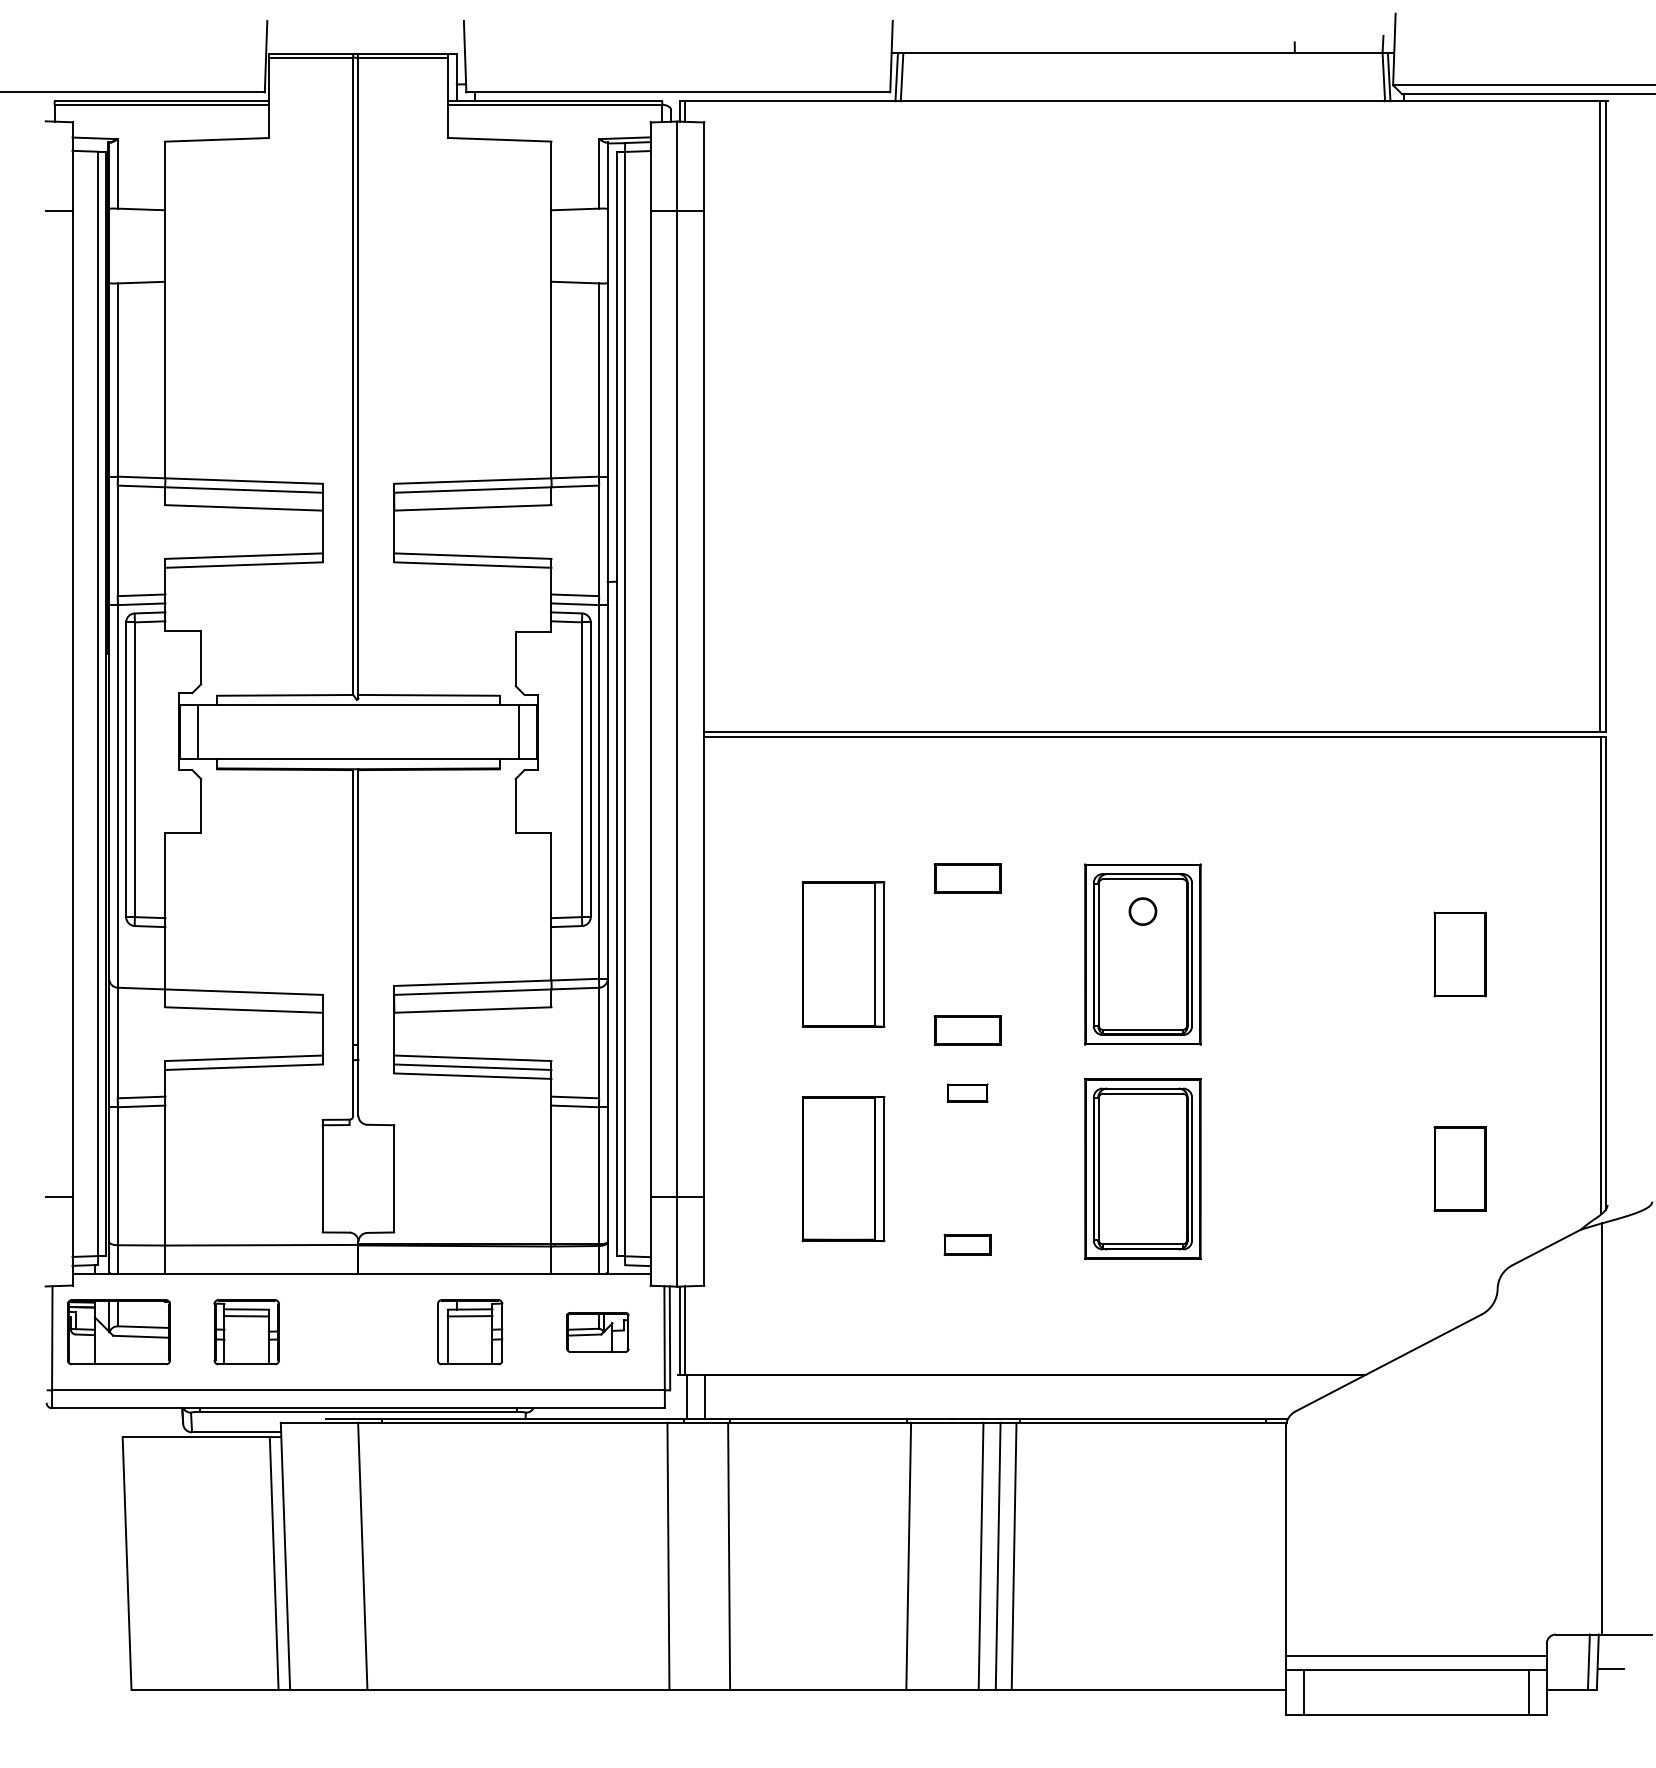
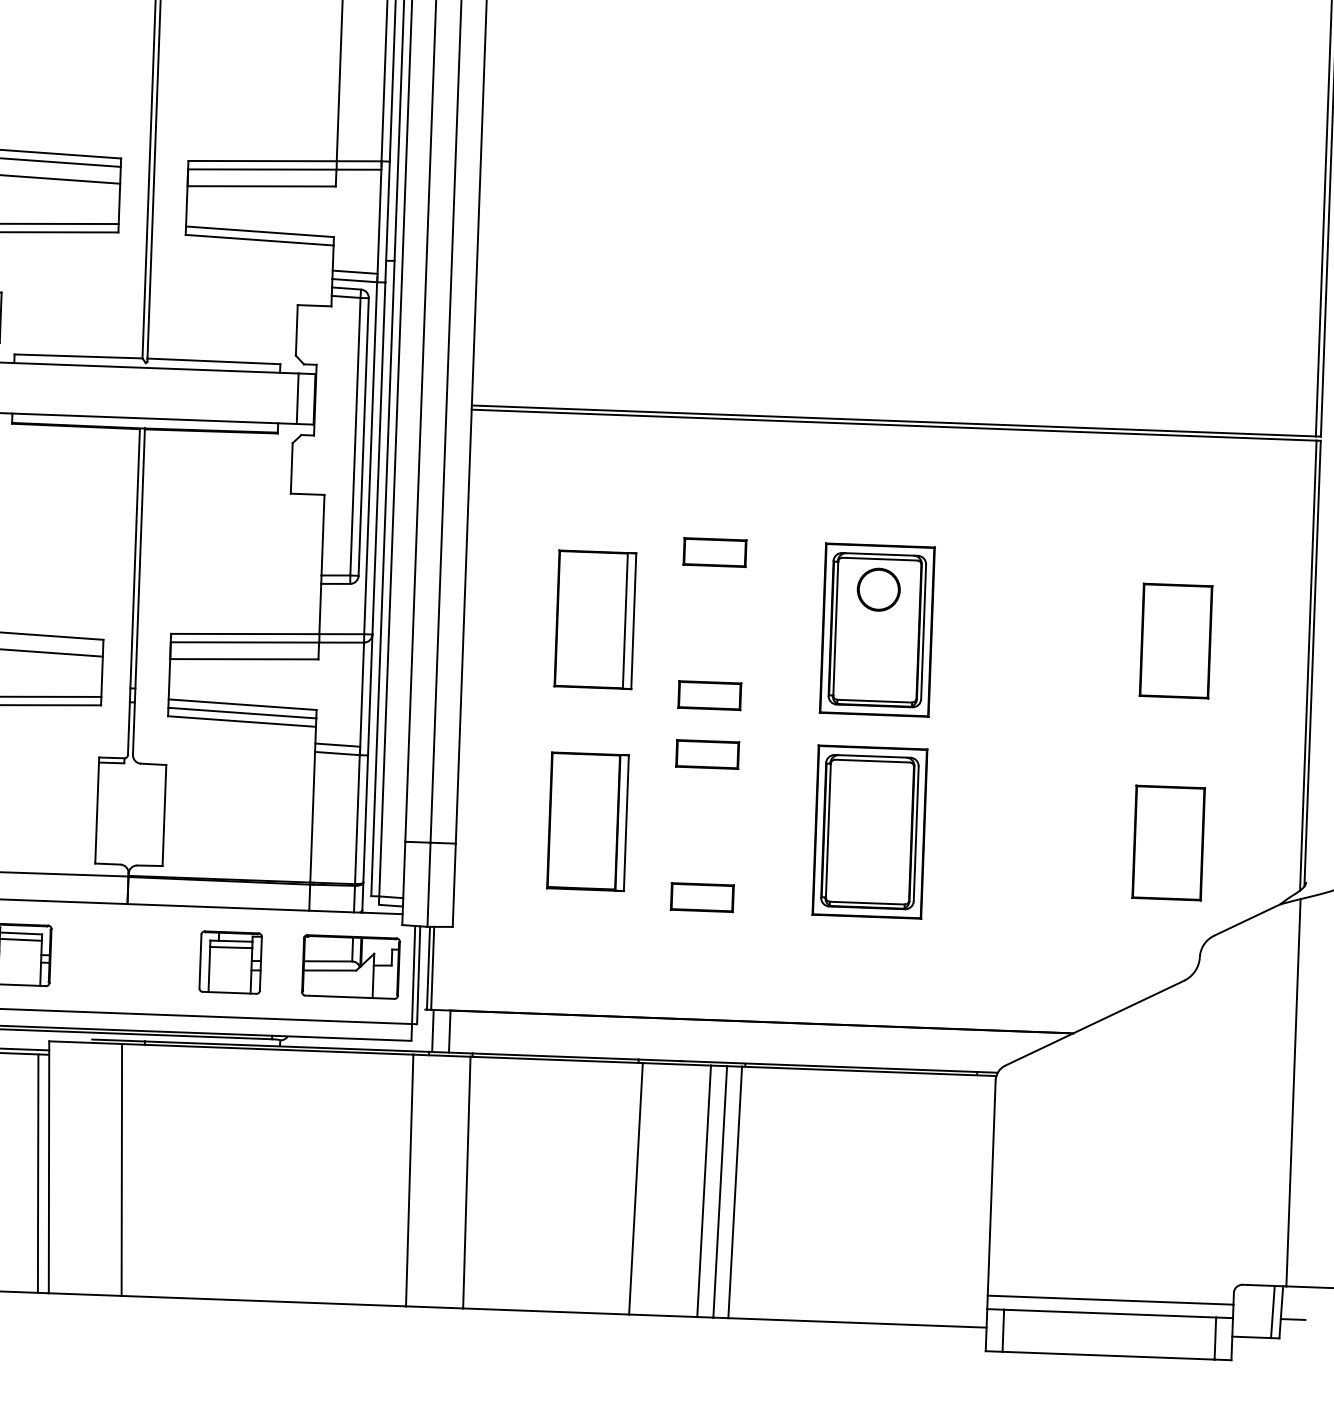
part: (1142, 911) -> (878, 589), size x1.67
part: (1459, 954) -> (1175, 641), size x1.43
part: (967, 1092) -> (707, 754), size x1.67
part: (1459, 1168) -> (1168, 842), size x1.43
part: (967, 1244) -> (702, 897), size x1.43
part: (597, 1332) -> (350, 967), size x1.67

